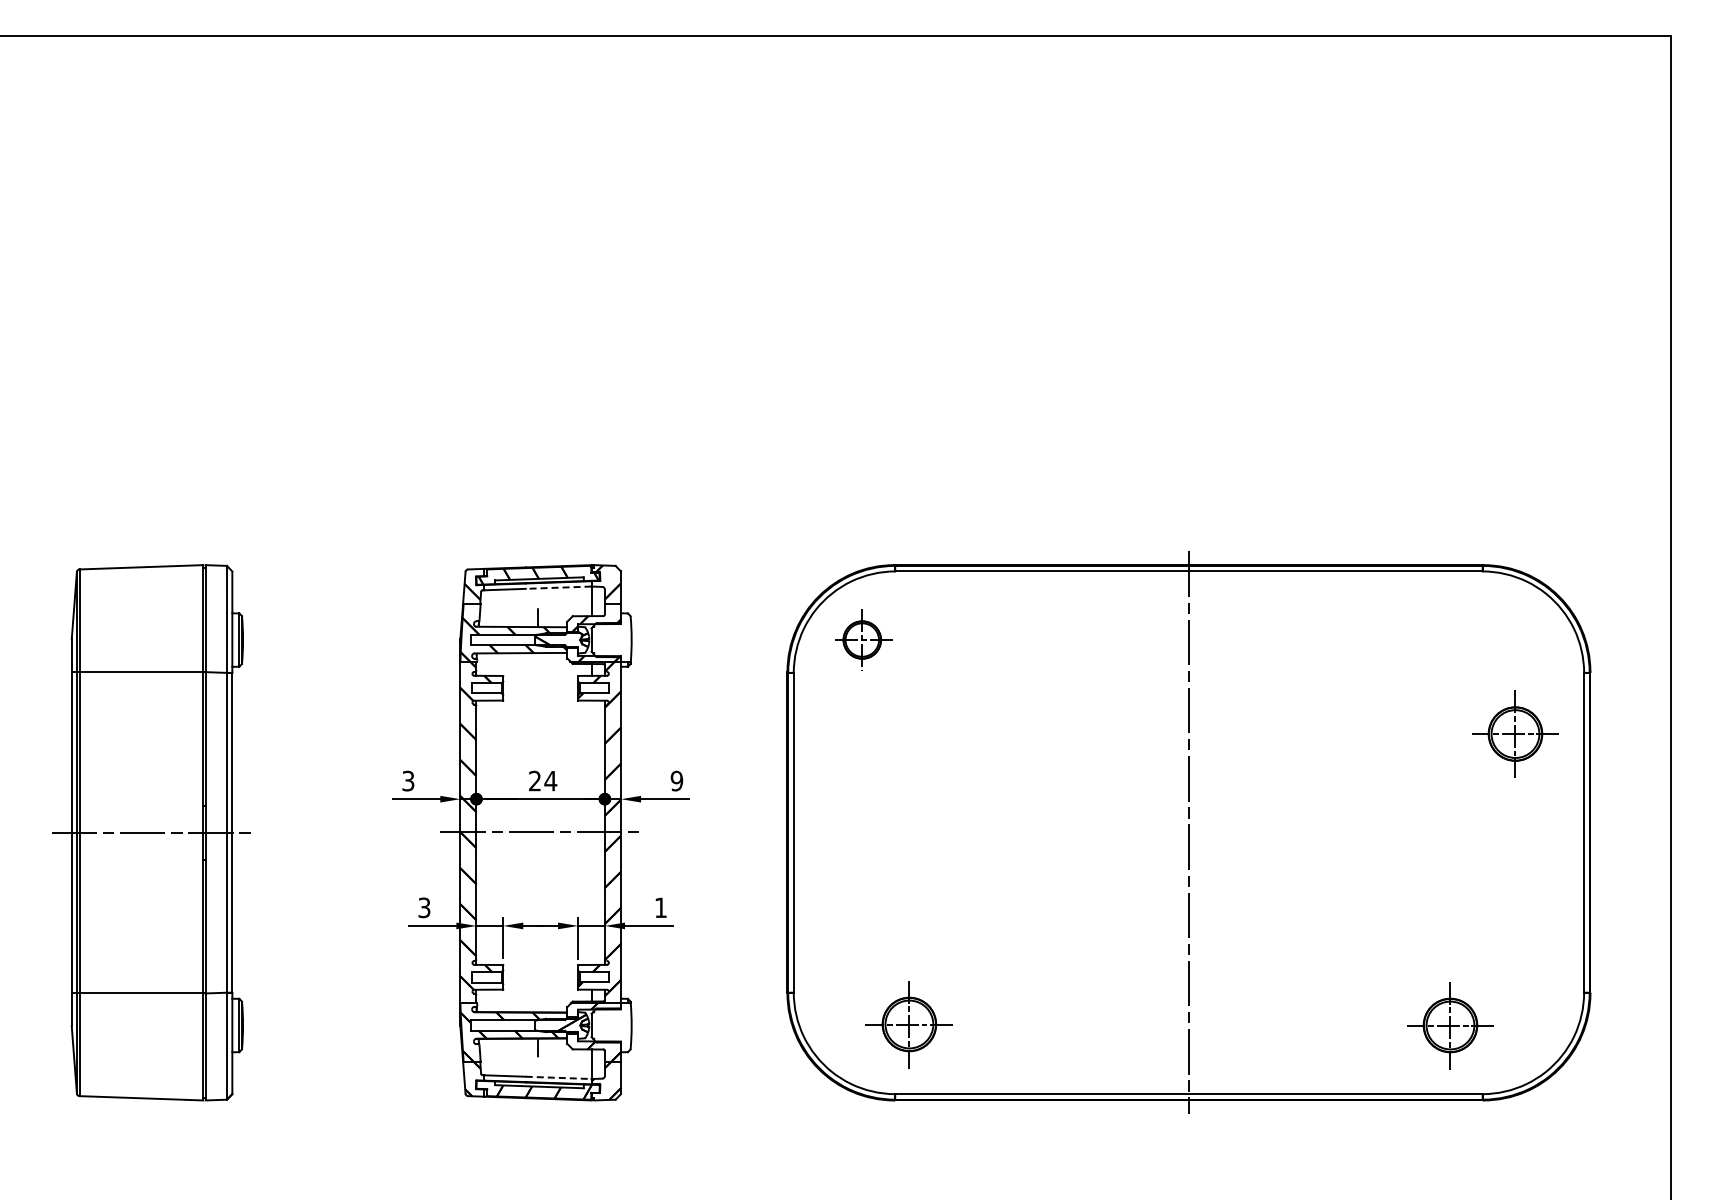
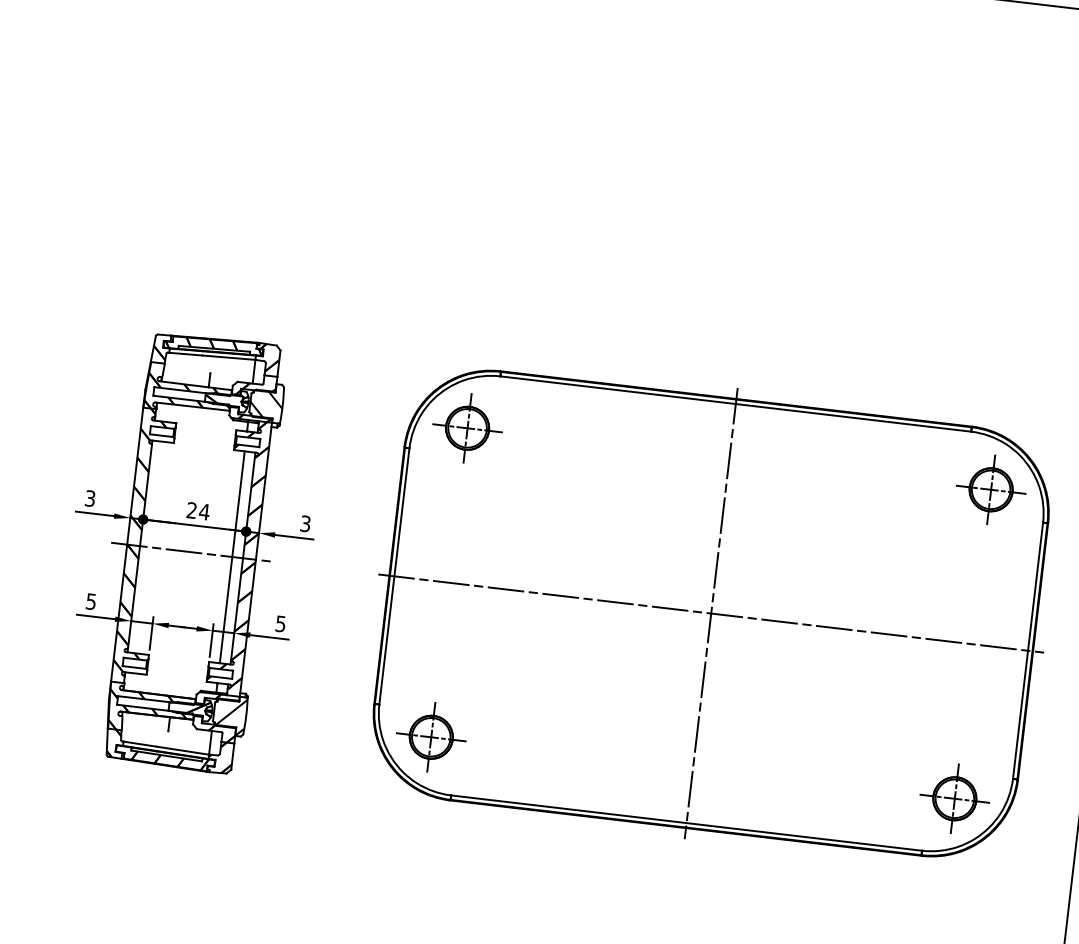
line: (558, 587) -> (228, 357), dashed -> solid
part: (861, 639) -> (466, 427), size x1.43
hatch: (611, 640) -> (266, 405), added
part: (1515, 733) -> (991, 489), moved
text: (676, 780) -> (305, 523), 9 -> 3
line: (591, 832) -> (232, 557), added
line: (1188, 832) -> (710, 613), added
text: (424, 907) -> (91, 601), 3 -> 5
text: (660, 907) -> (280, 623), 1 -> 5
part: (908, 1024) -> (430, 737), moved
part: (1450, 1025) -> (954, 798), moved
hatch: (613, 1029) -> (231, 717), added
line: (558, 1077) -> (182, 750), dashed -> solid

